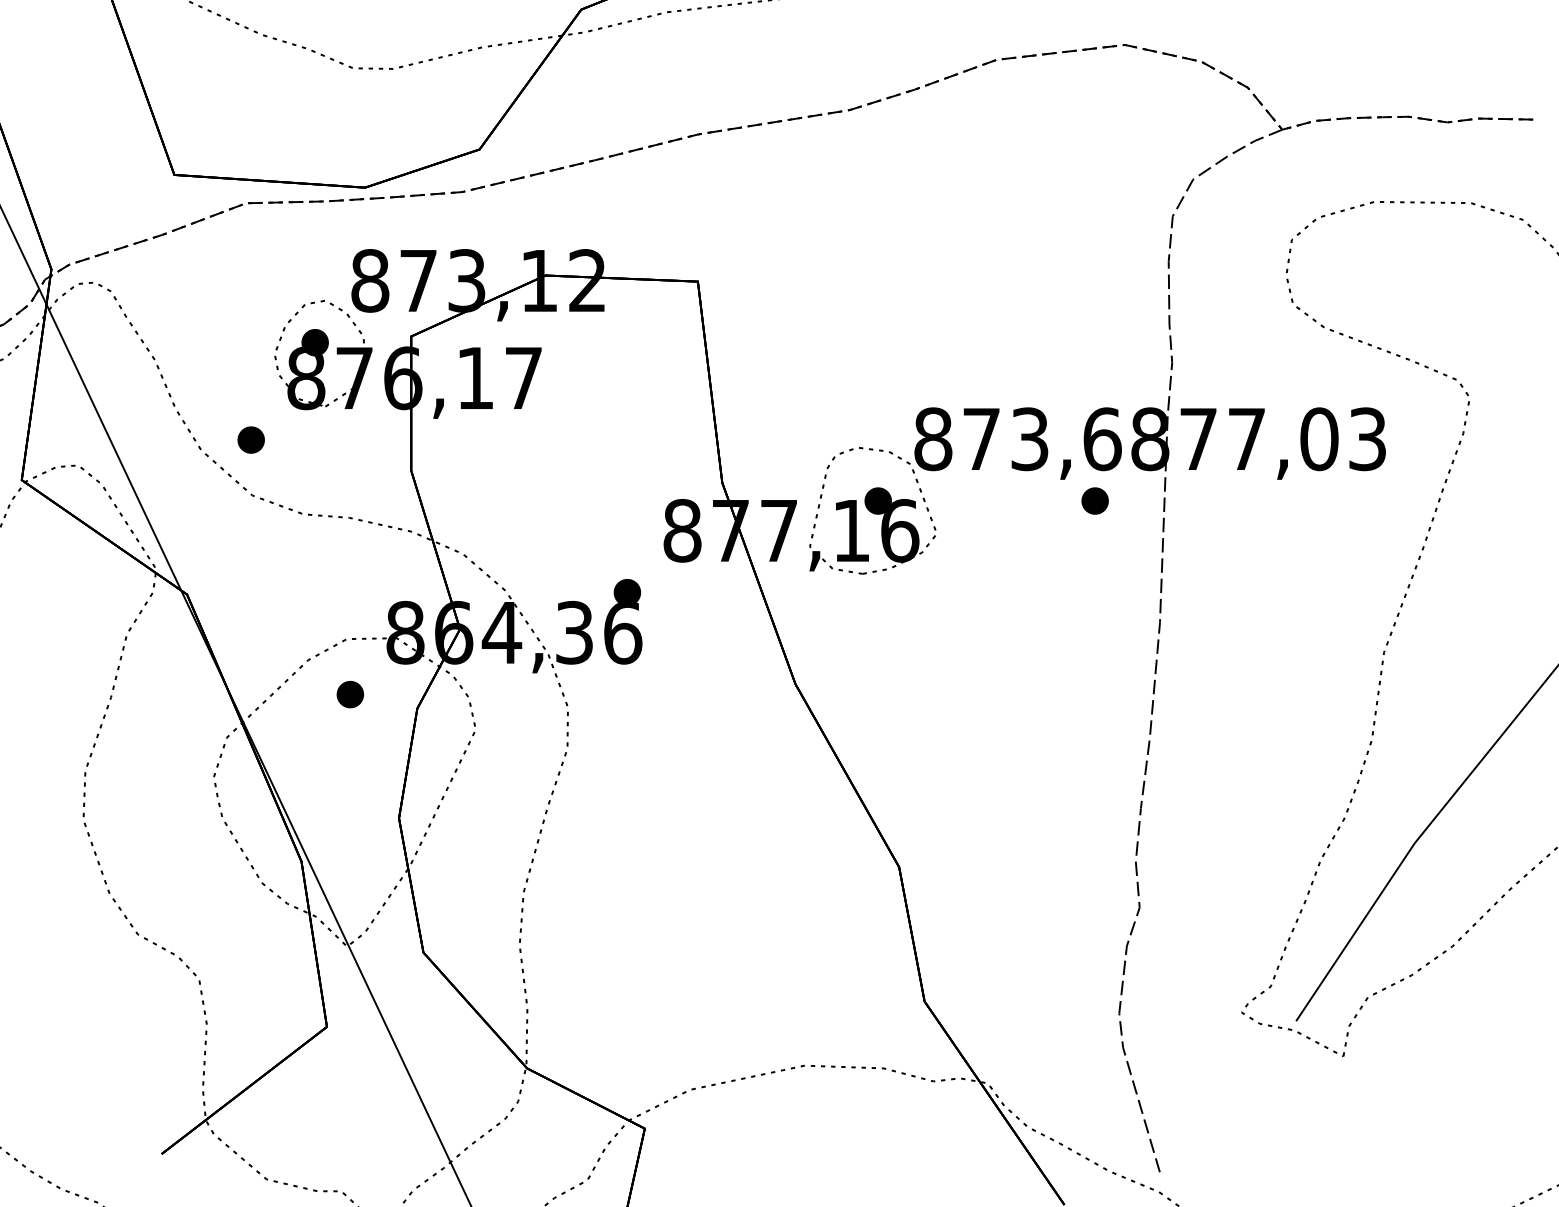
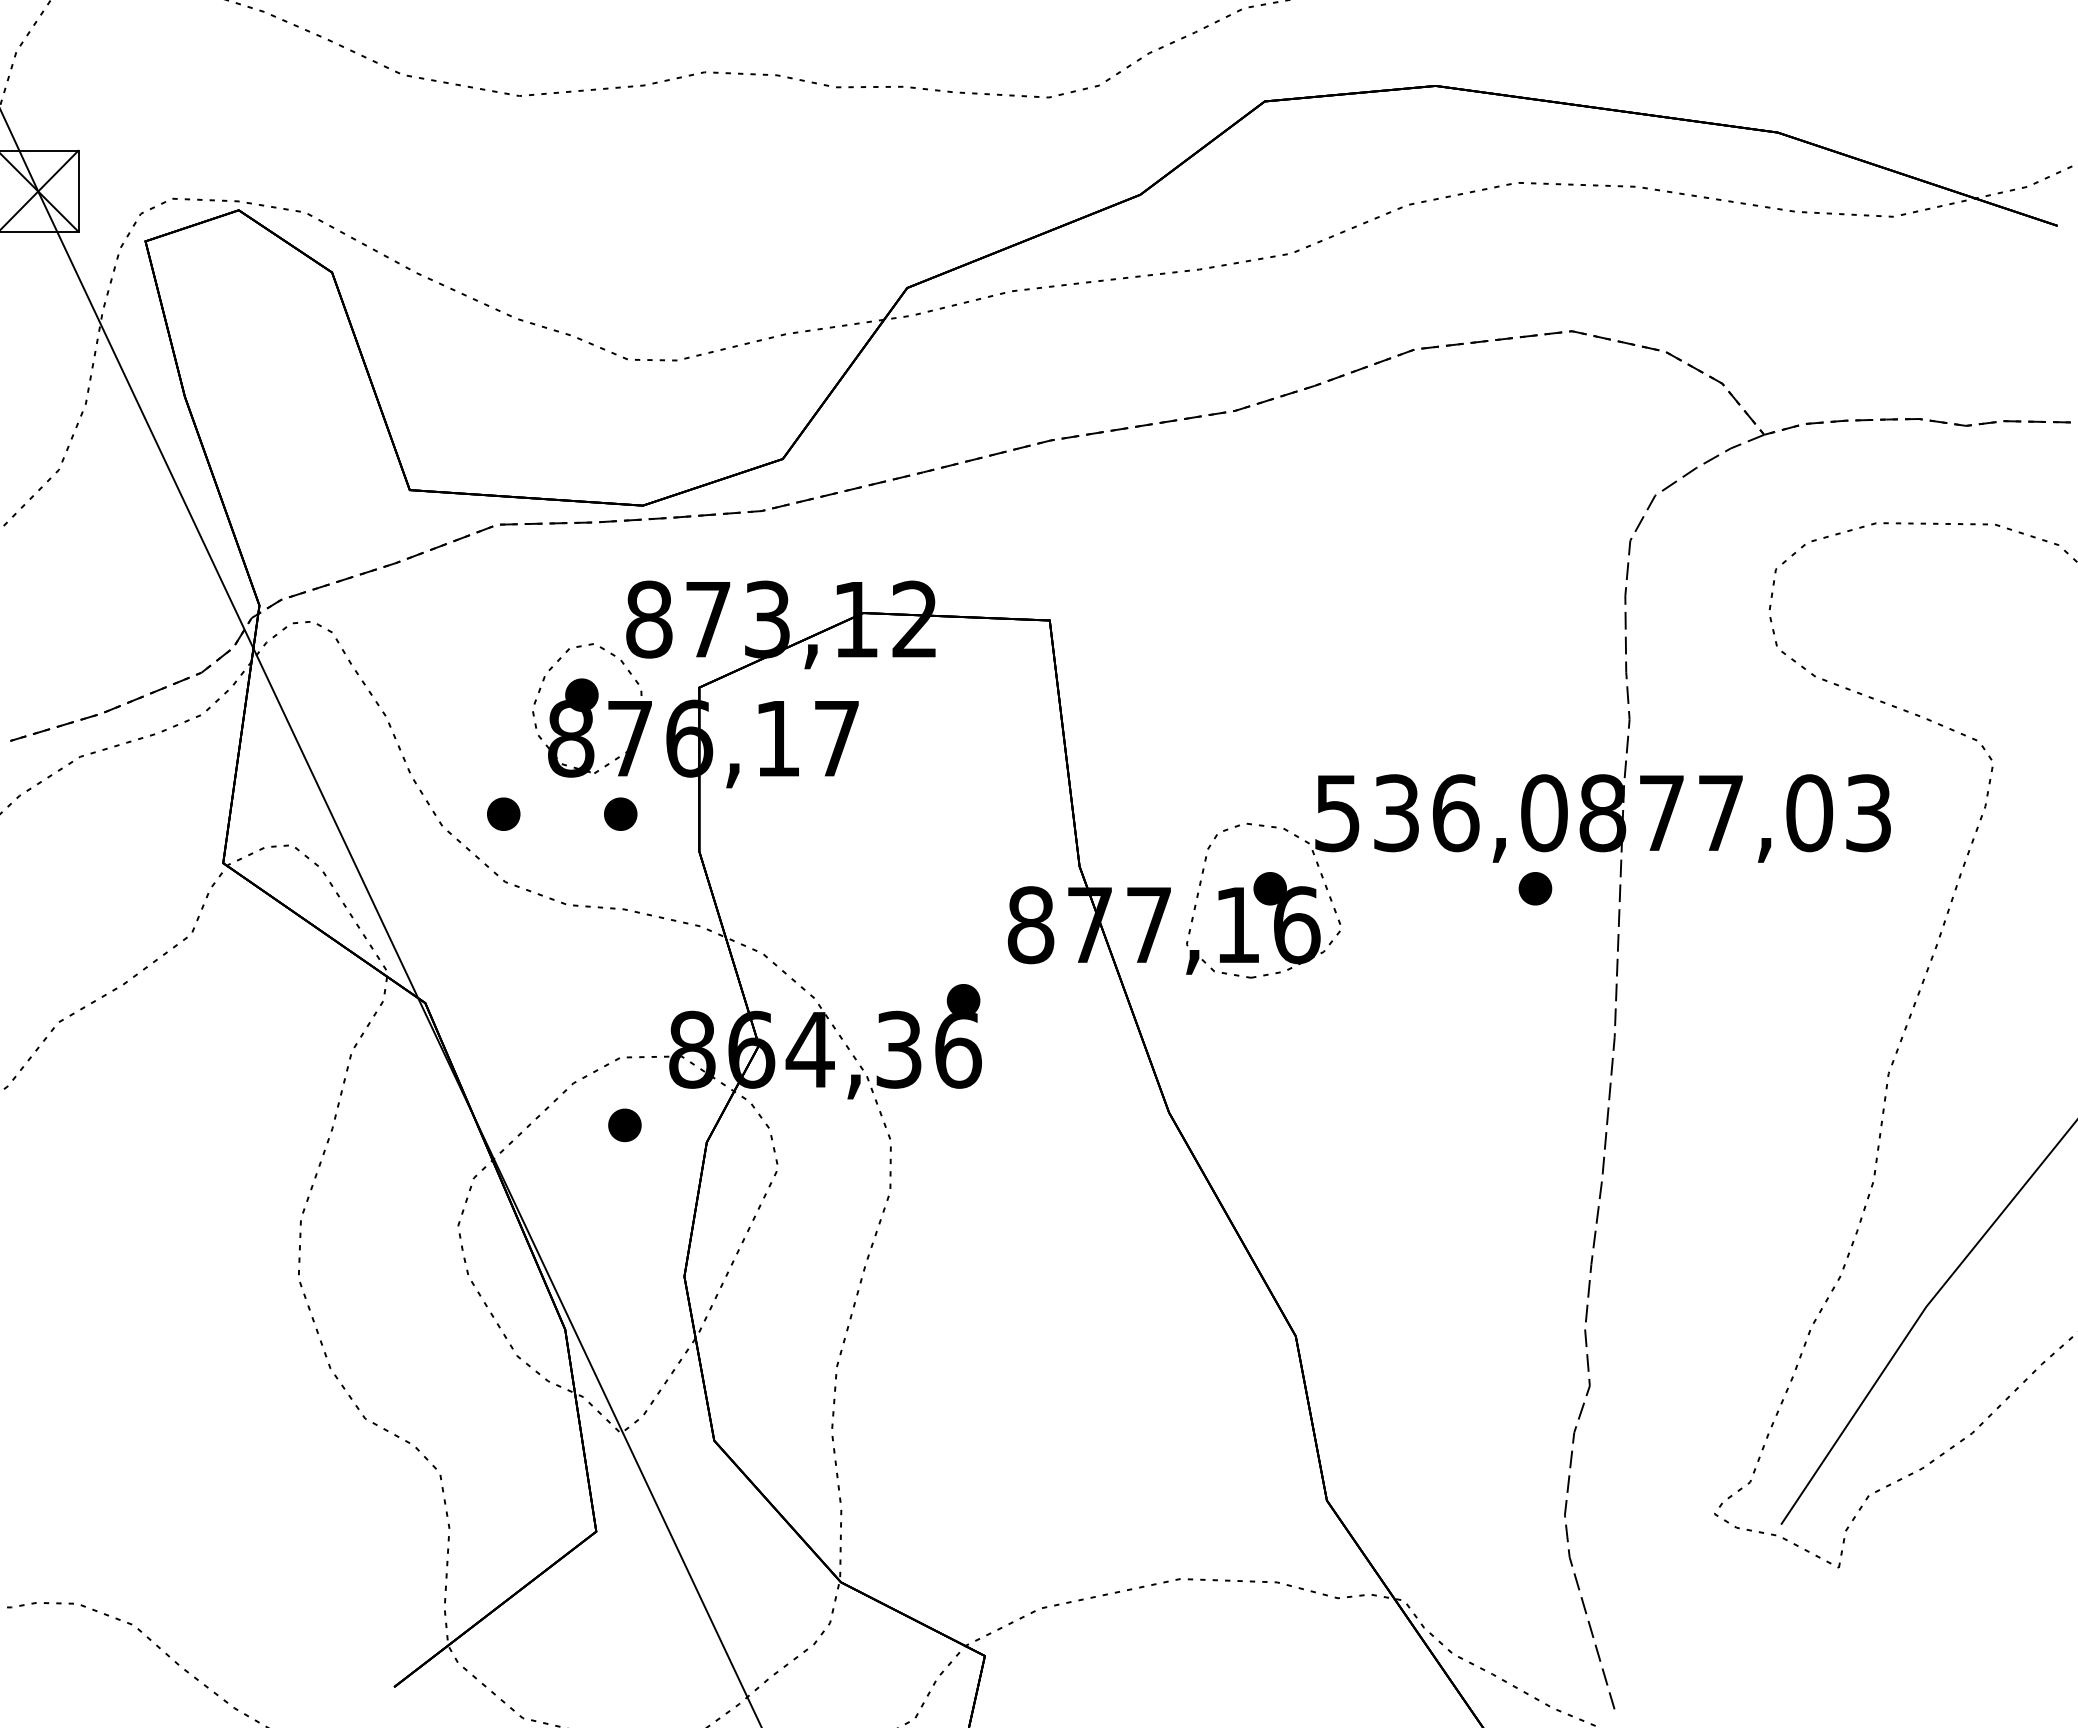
part: (346, 439) -> (620, 813), added
text: (1018, 439) -> (1441, 813), 873,6 -> 536,0

